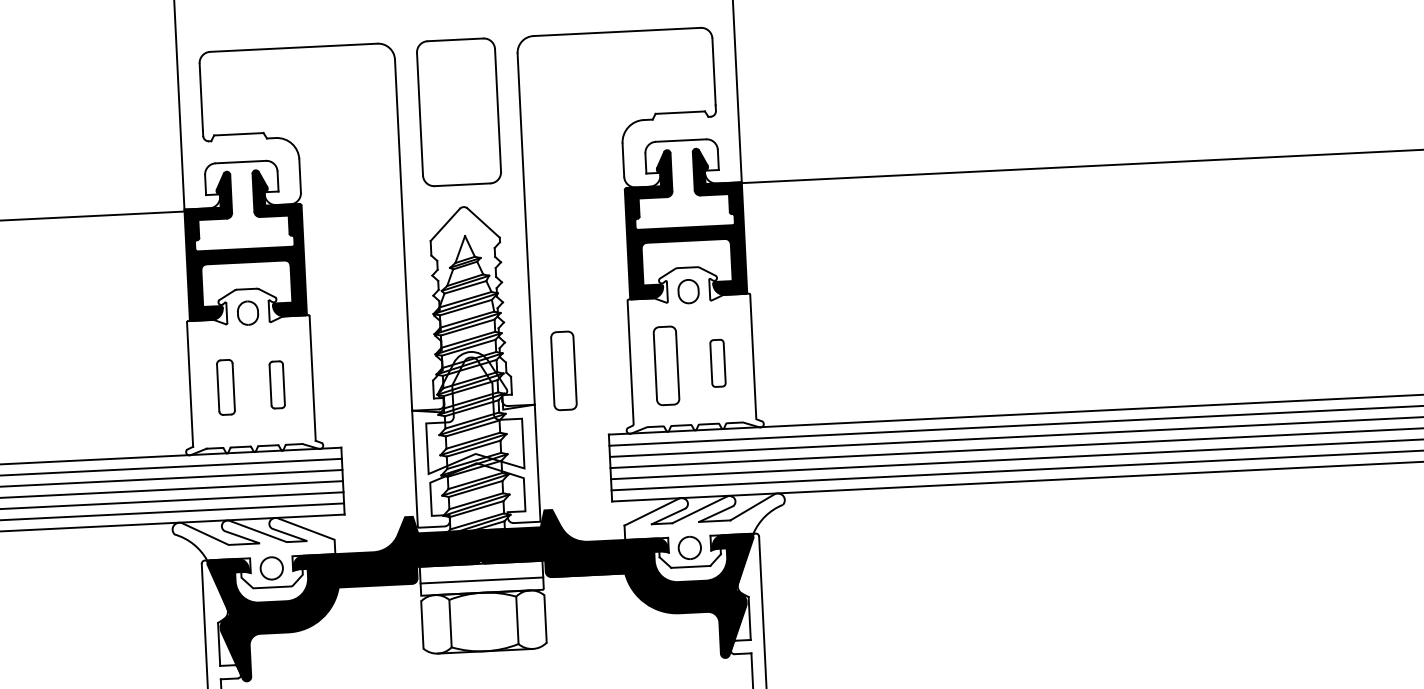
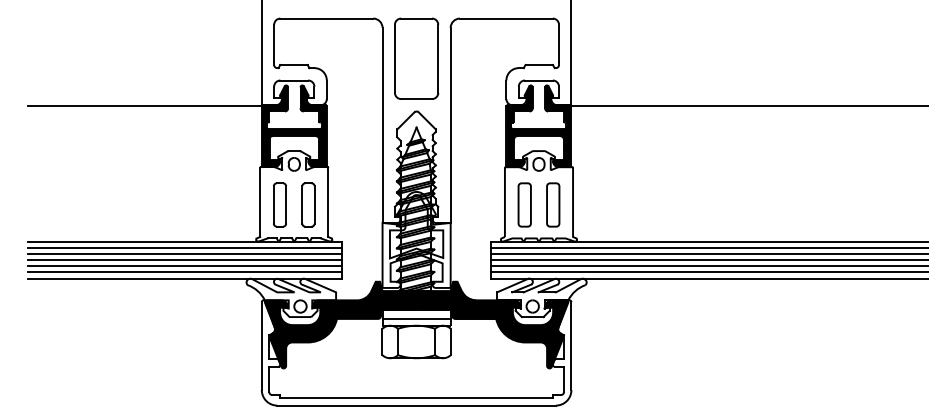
part: (718, 362) -> (553, 204), size x1.67
part: (563, 370) -> (467, 204), removed
part: (277, 384) -> (308, 204), size x1.67
part: (225, 386) -> (279, 204), size x1.43

